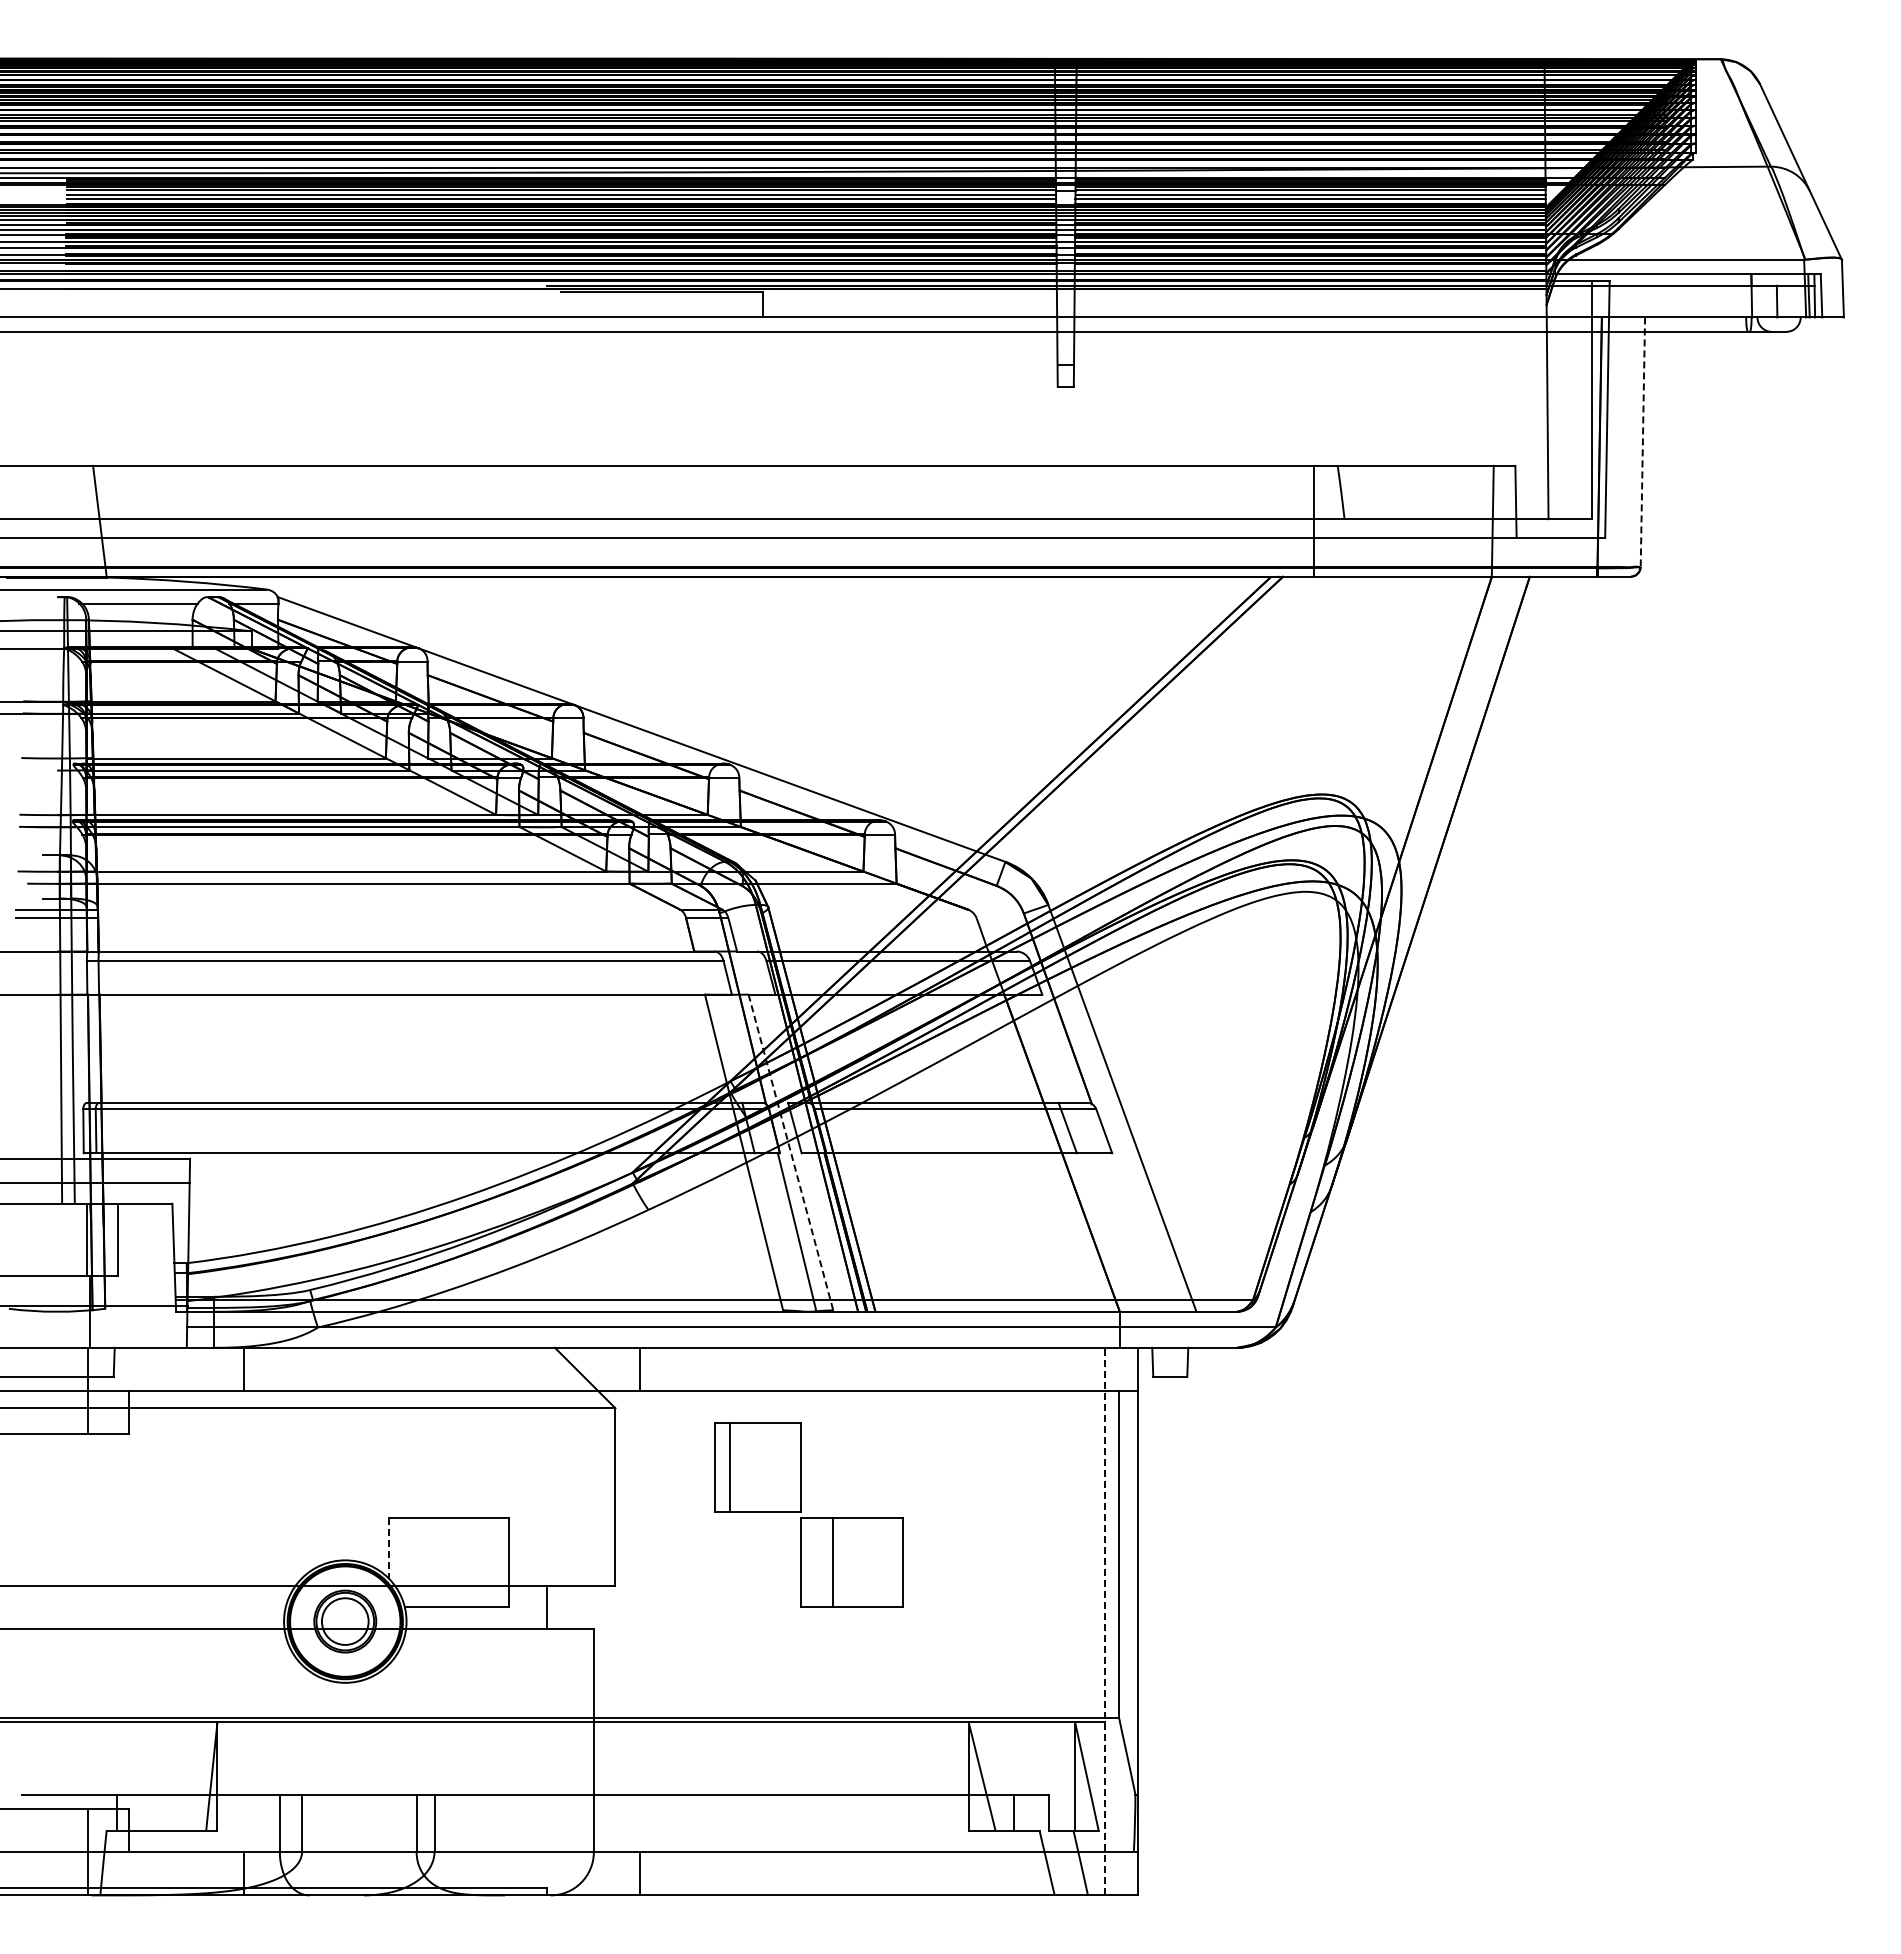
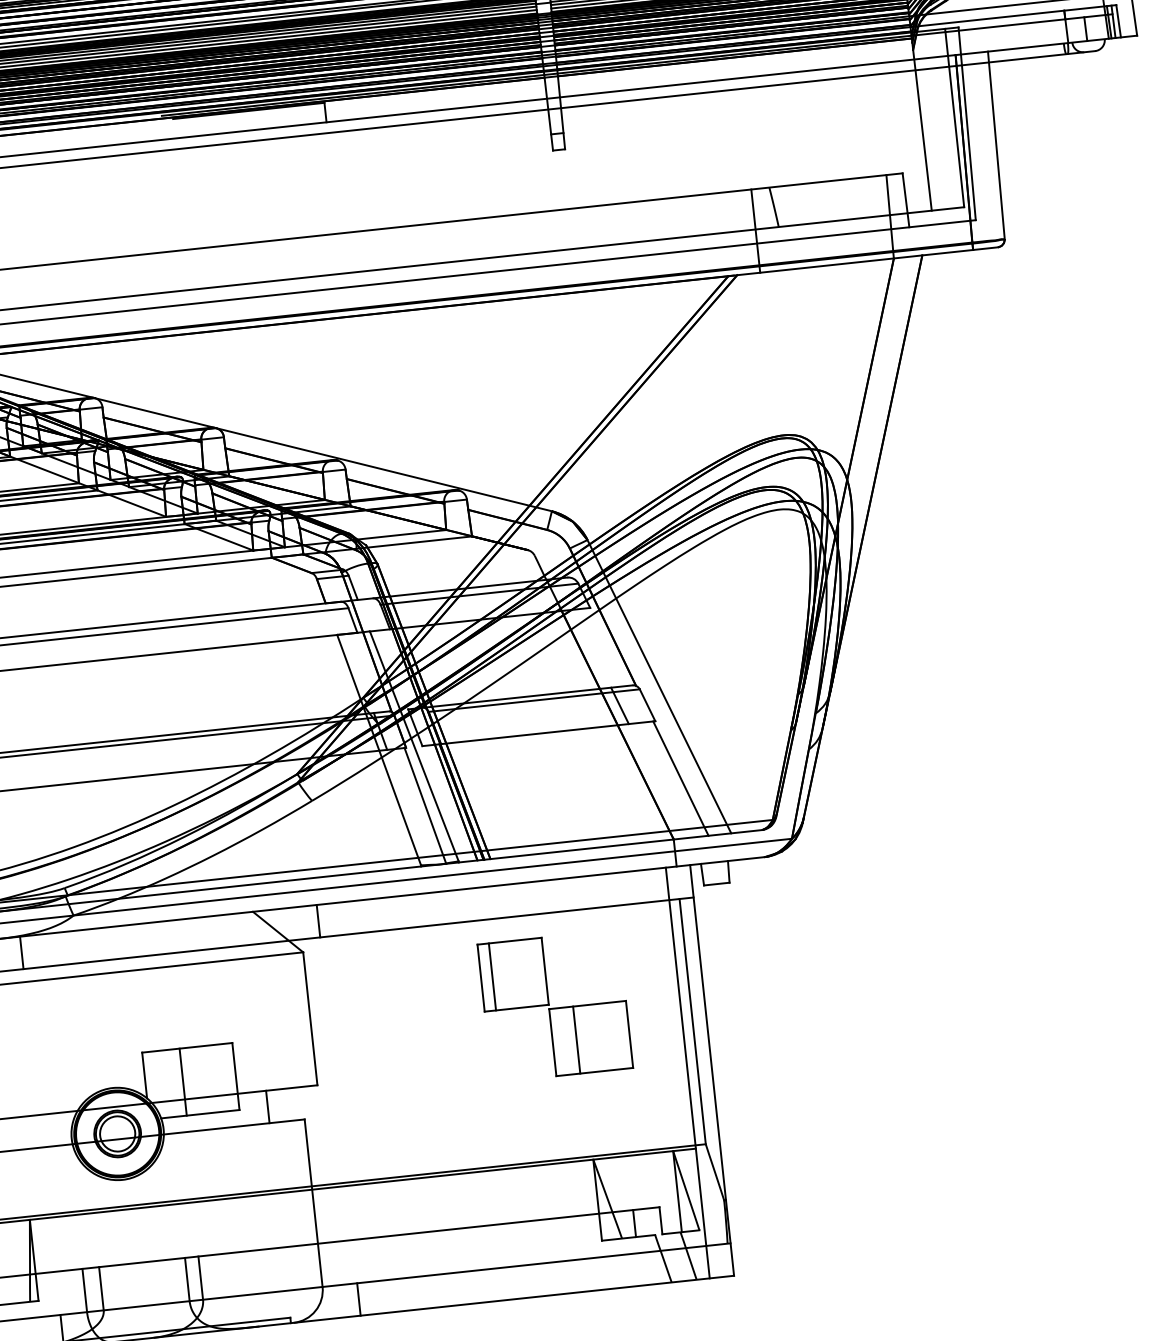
line: (1642, 442) -> (996, 145), dashed -> solid
line: (791, 1152) -> (414, 746), dashed -> solid
line: (1137, 1232) -> (680, 778), added
part: (808, 1514) -> (554, 1006), moved
line: (389, 1548) -> (144, 1075), dashed -> solid
line: (438, 1562) -> (182, 1082), added
line: (1105, 1621) -> (687, 1072), dashed -> solid

